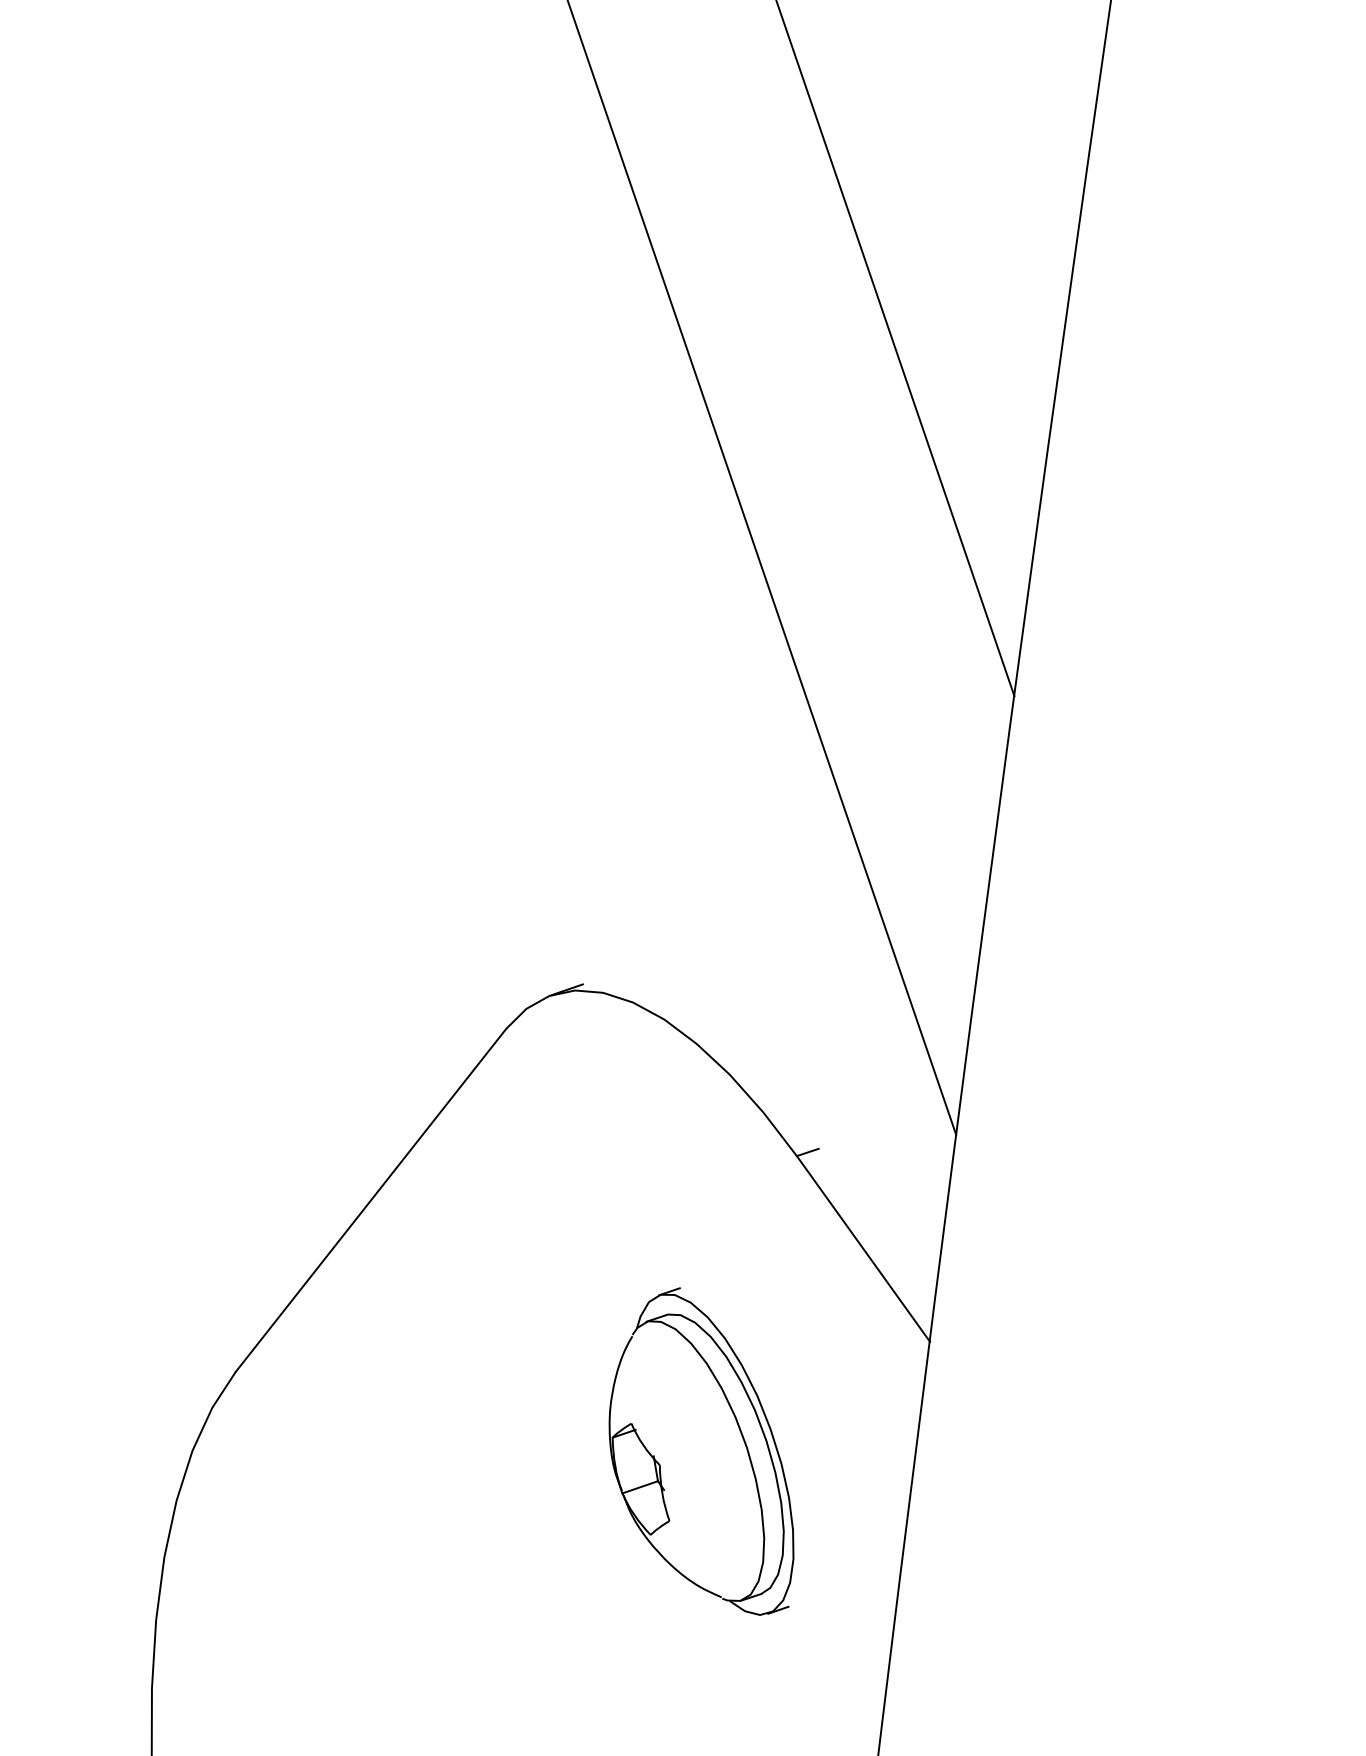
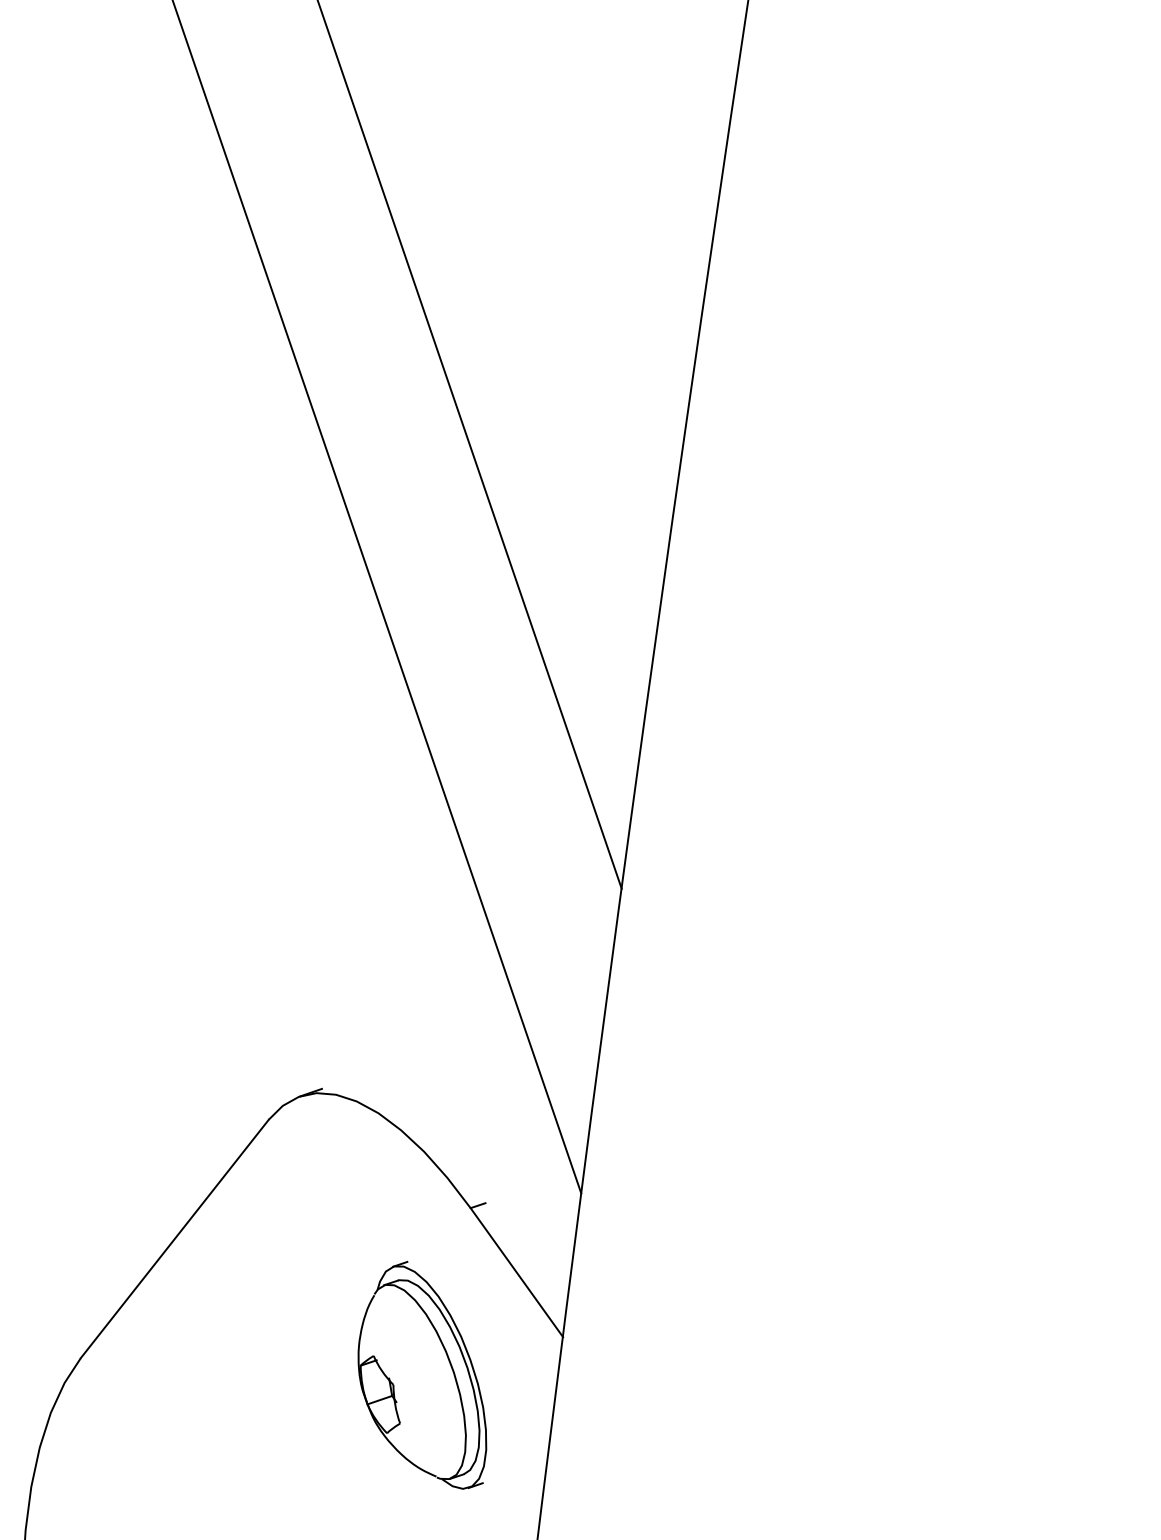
part: (701, 1450) -> (422, 1374), moved

